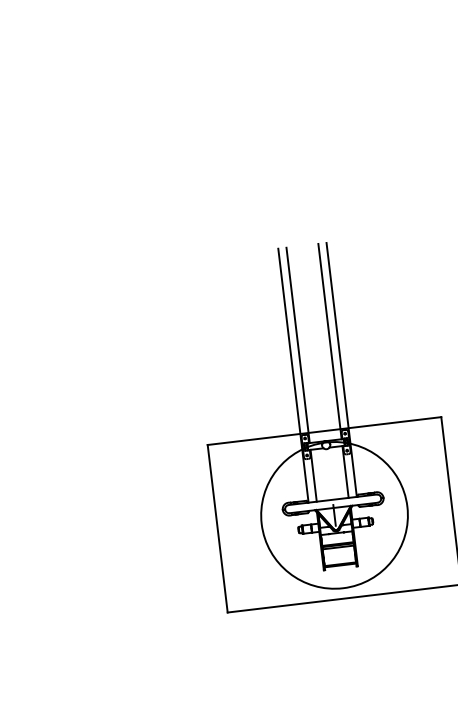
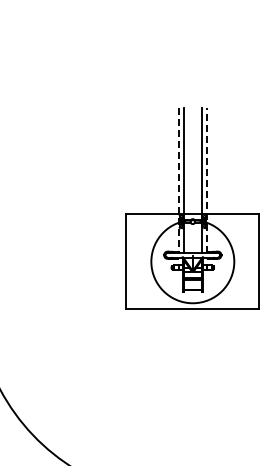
line: (341, 369) -> (206, 180), solid -> dashed
line: (294, 377) -> (179, 181), solid -> dashed

